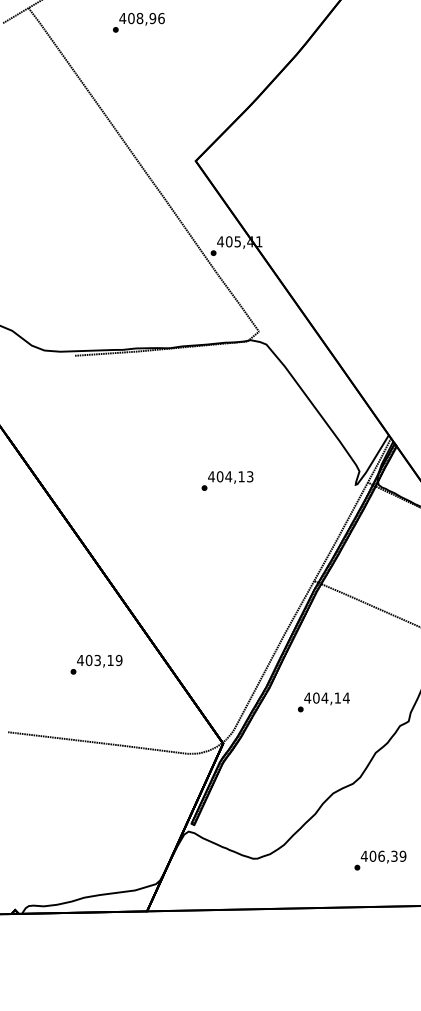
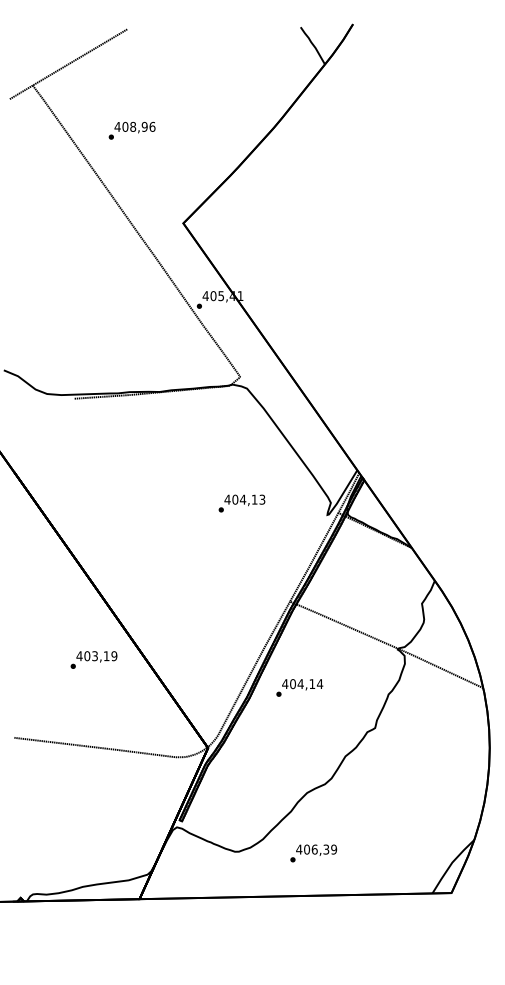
text: (138, 22) -> (131, 130), moved
text: (226, 480) -> (241, 503), moved
text: (95, 664) -> (93, 659), moved
text: (323, 701) -> (299, 687), moved
text: (380, 860) -> (313, 853), moved

